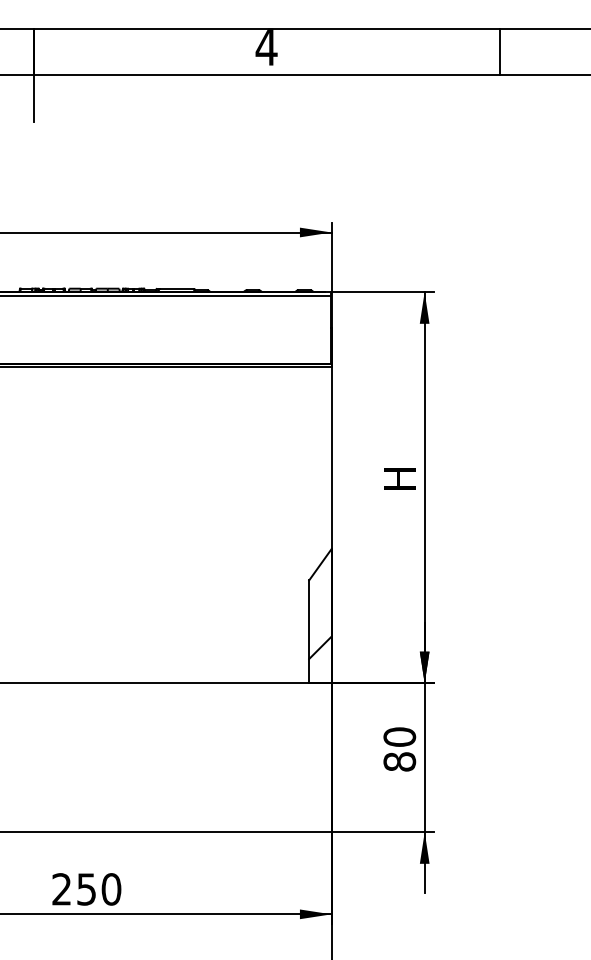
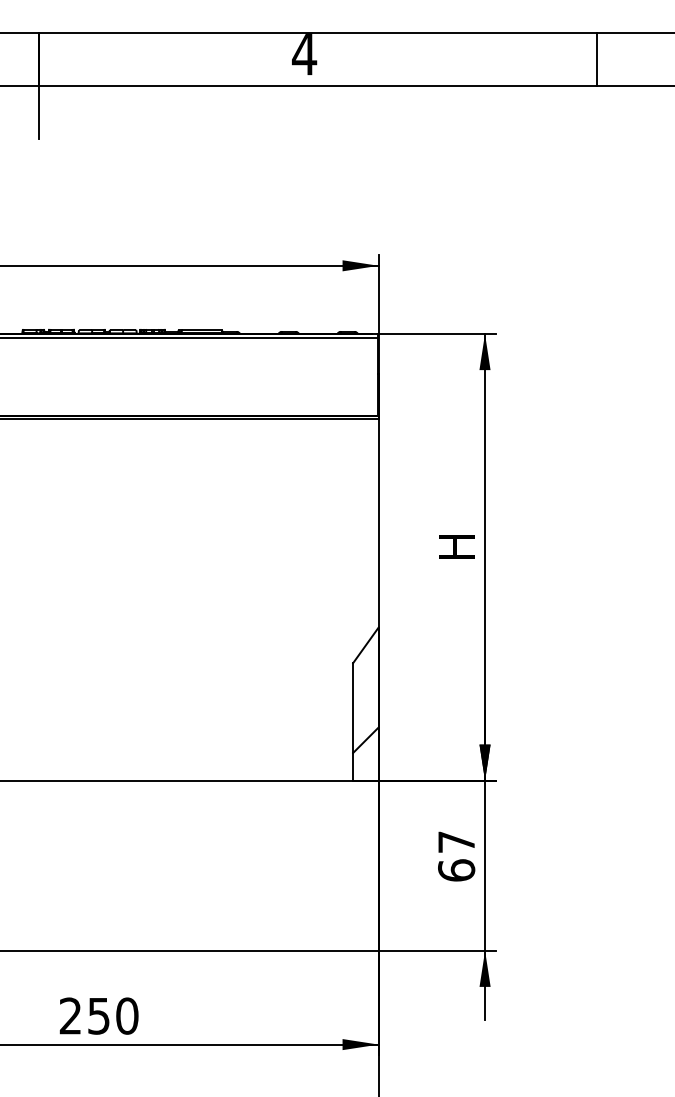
line: (499, 51) -> (596, 59), moved
text: (399, 749) -> (456, 856), 80 -> 67

